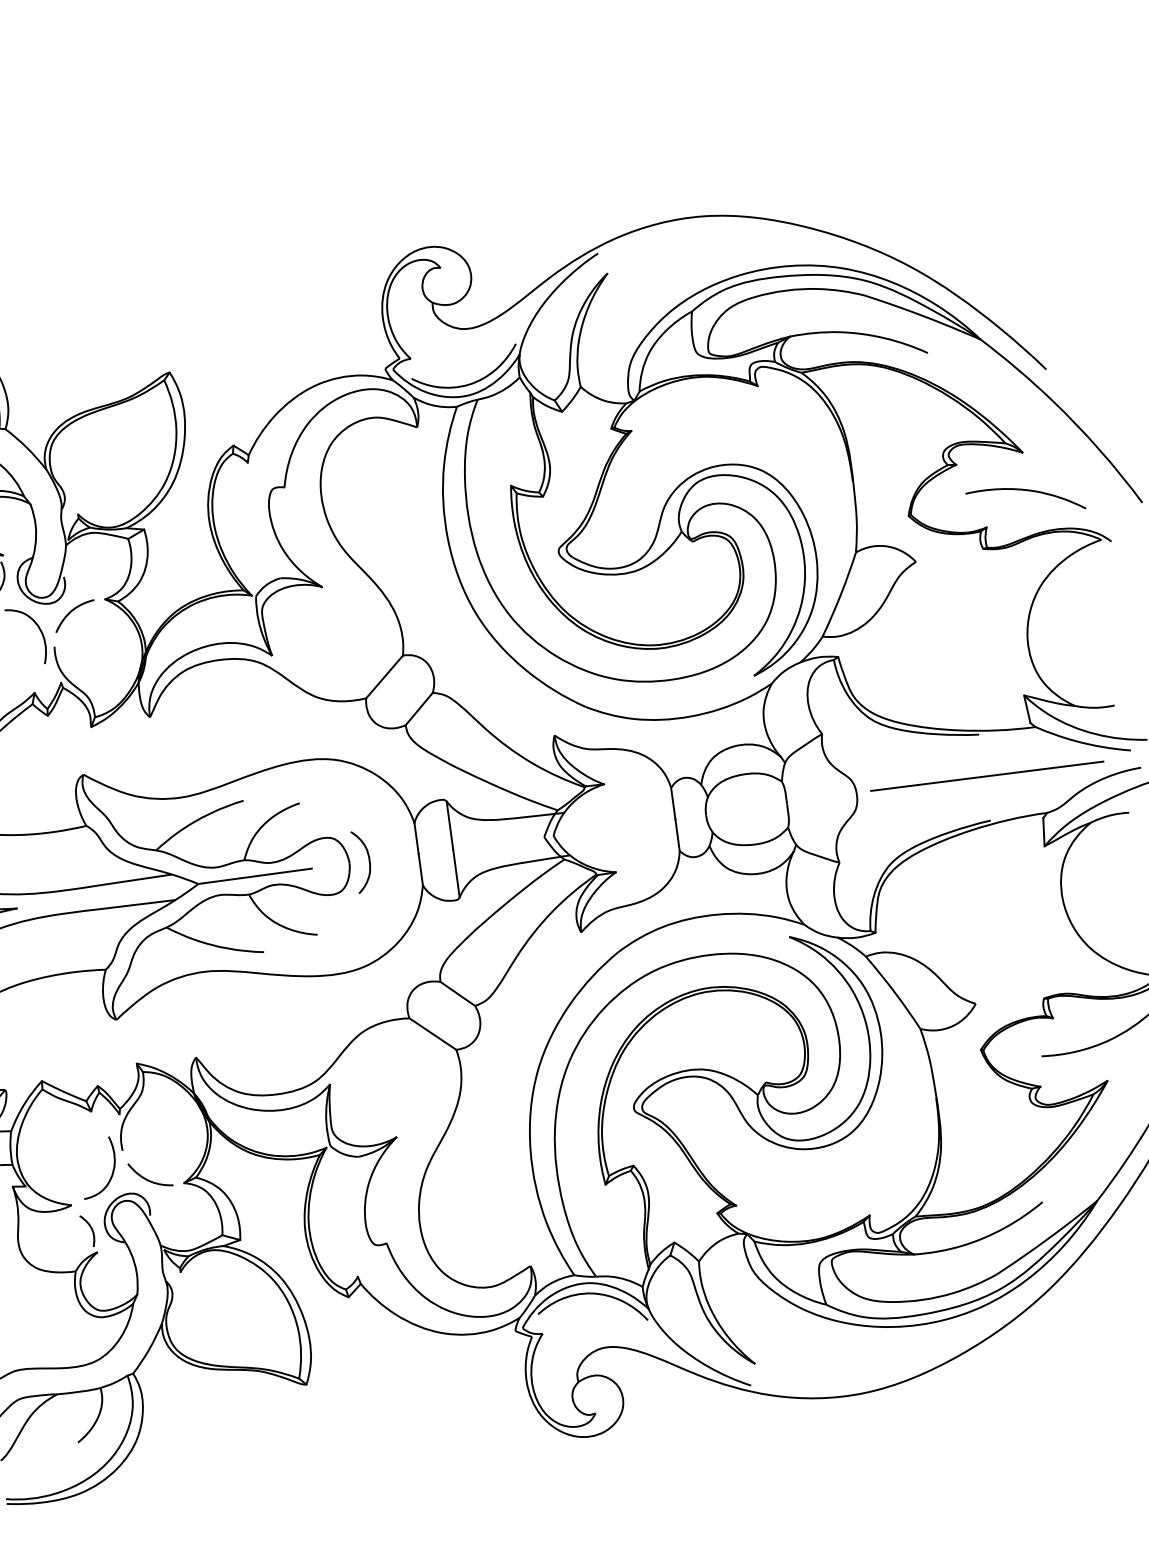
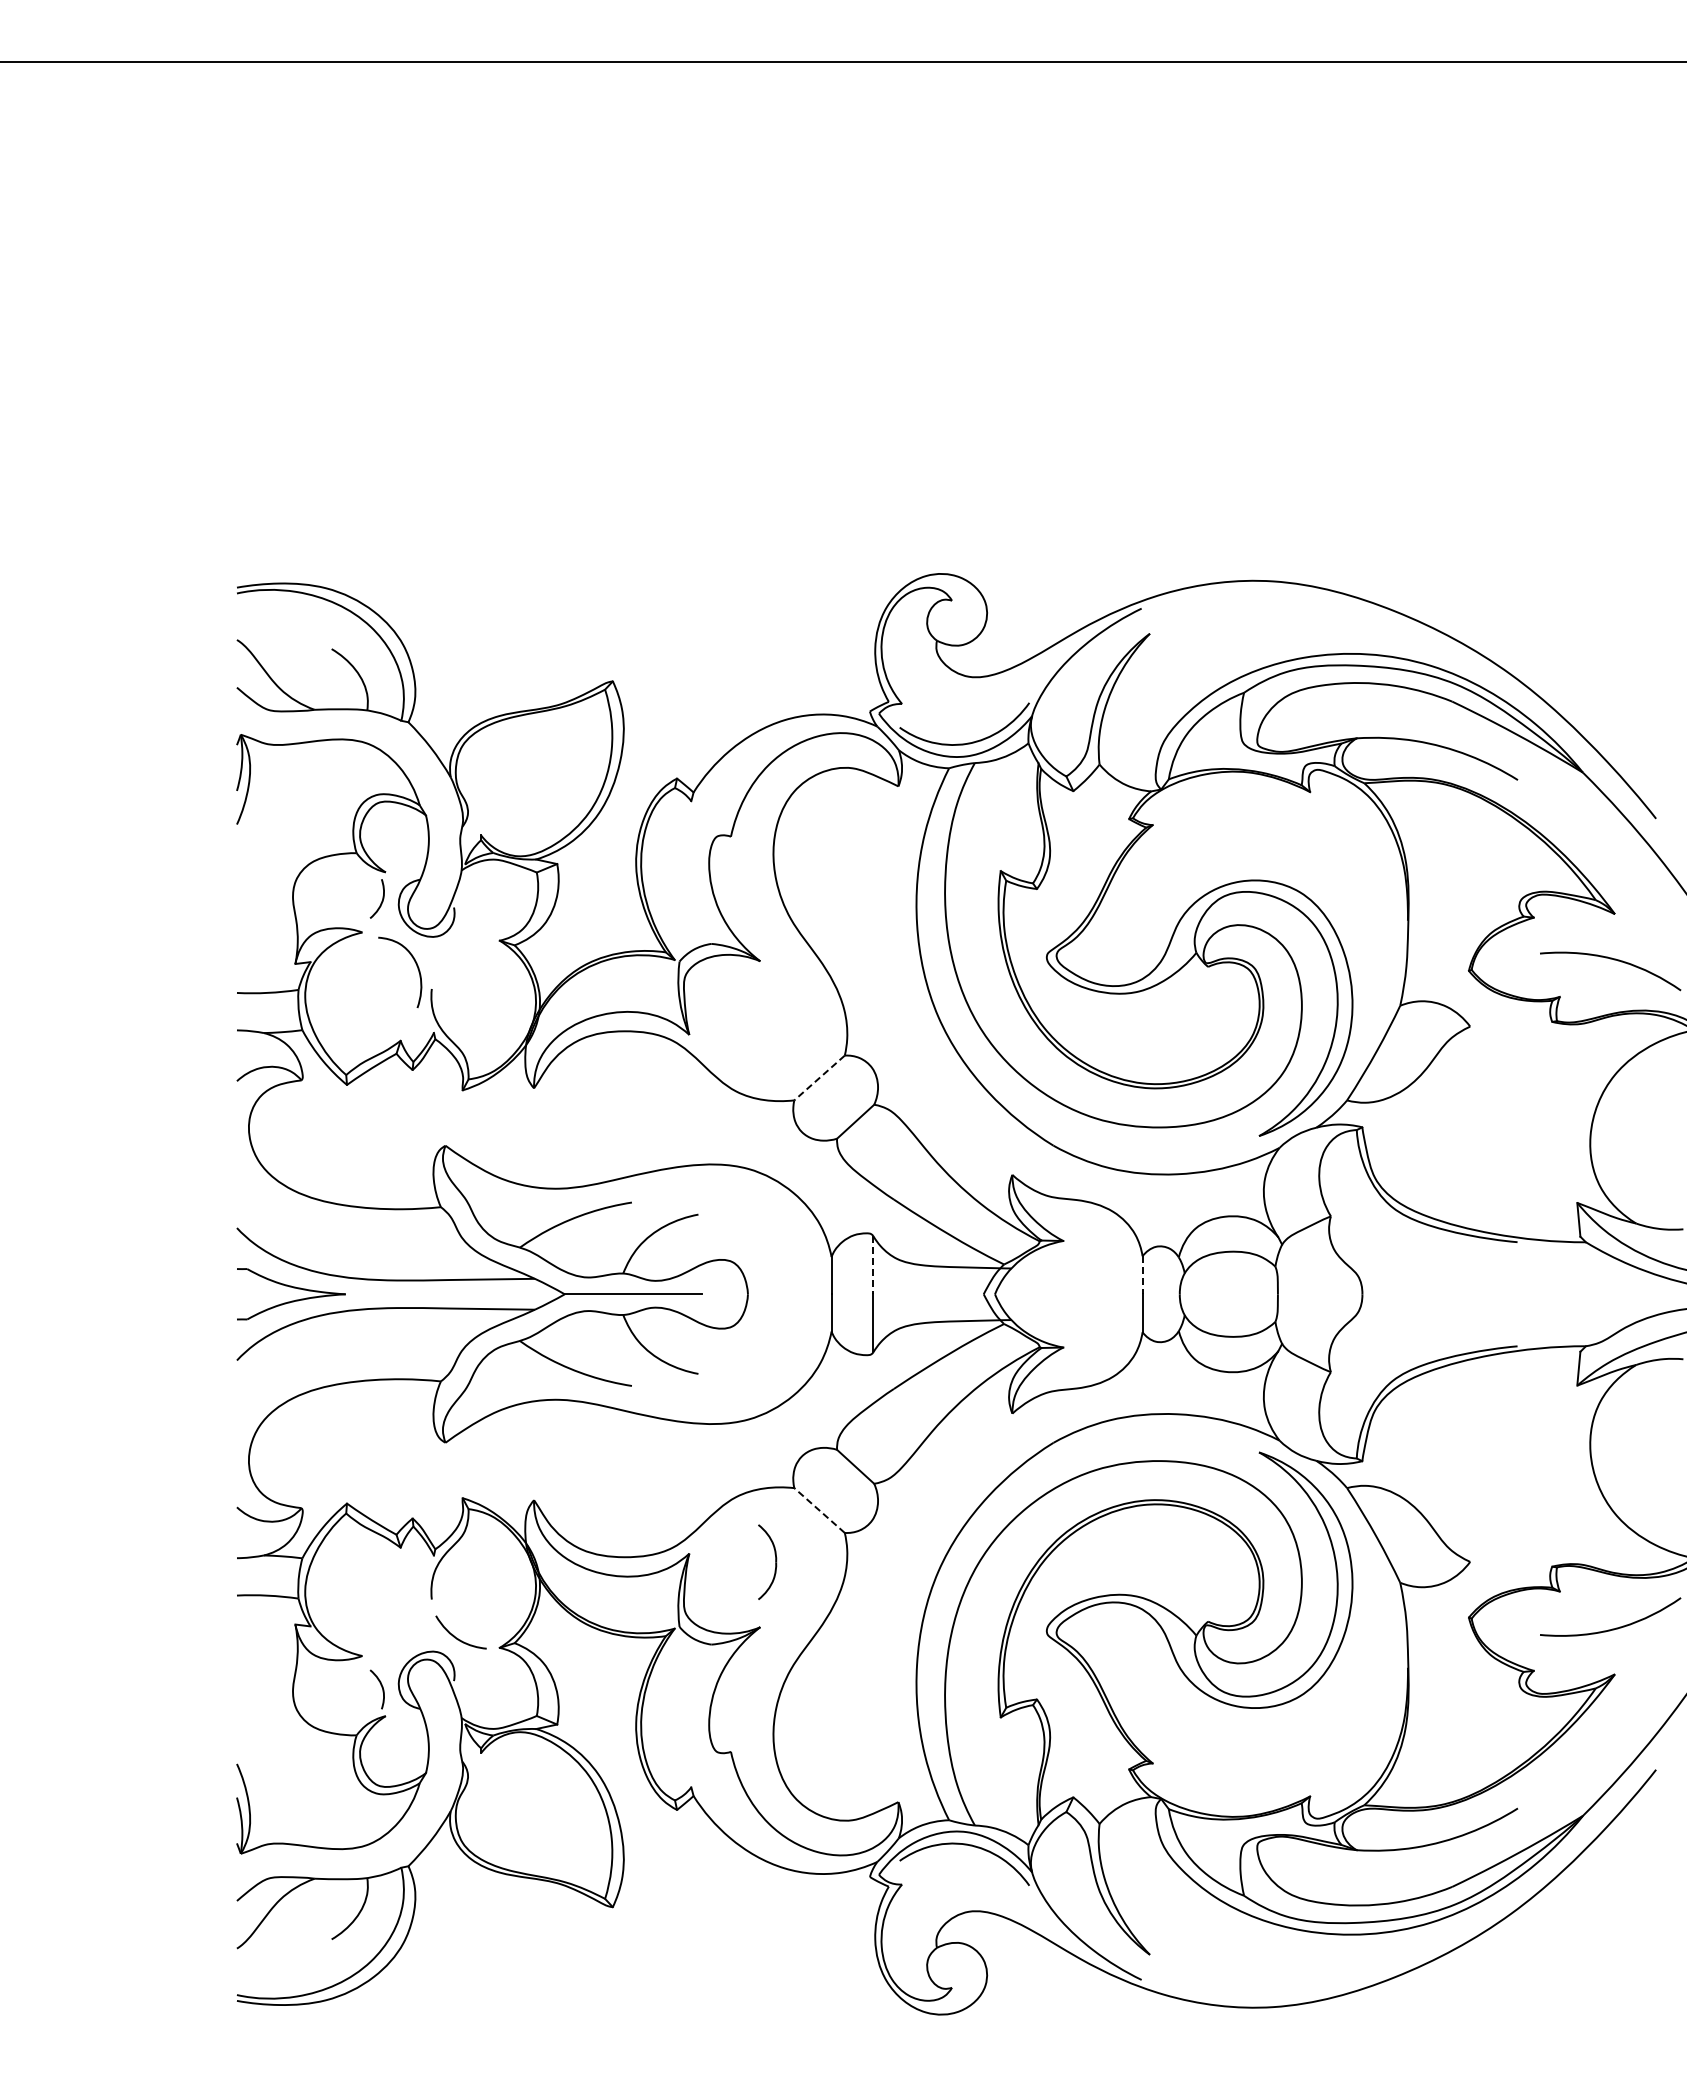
curve: (70, 613) -> (456, 951), removed
line: (384, 677) -> (819, 1078), solid -> dashed
line: (987, 775) -> (1520, 1292), removed
line: (673, 803) -> (1142, 1275), solid -> dashed
line: (450, 825) -> (873, 1265), solid -> dashed
part: (368, 860) -> (775, 1561), moved
line: (432, 1034) -> (819, 1510), solid -> dashed
curve: (113, 1168) -> (417, 1619), removed

